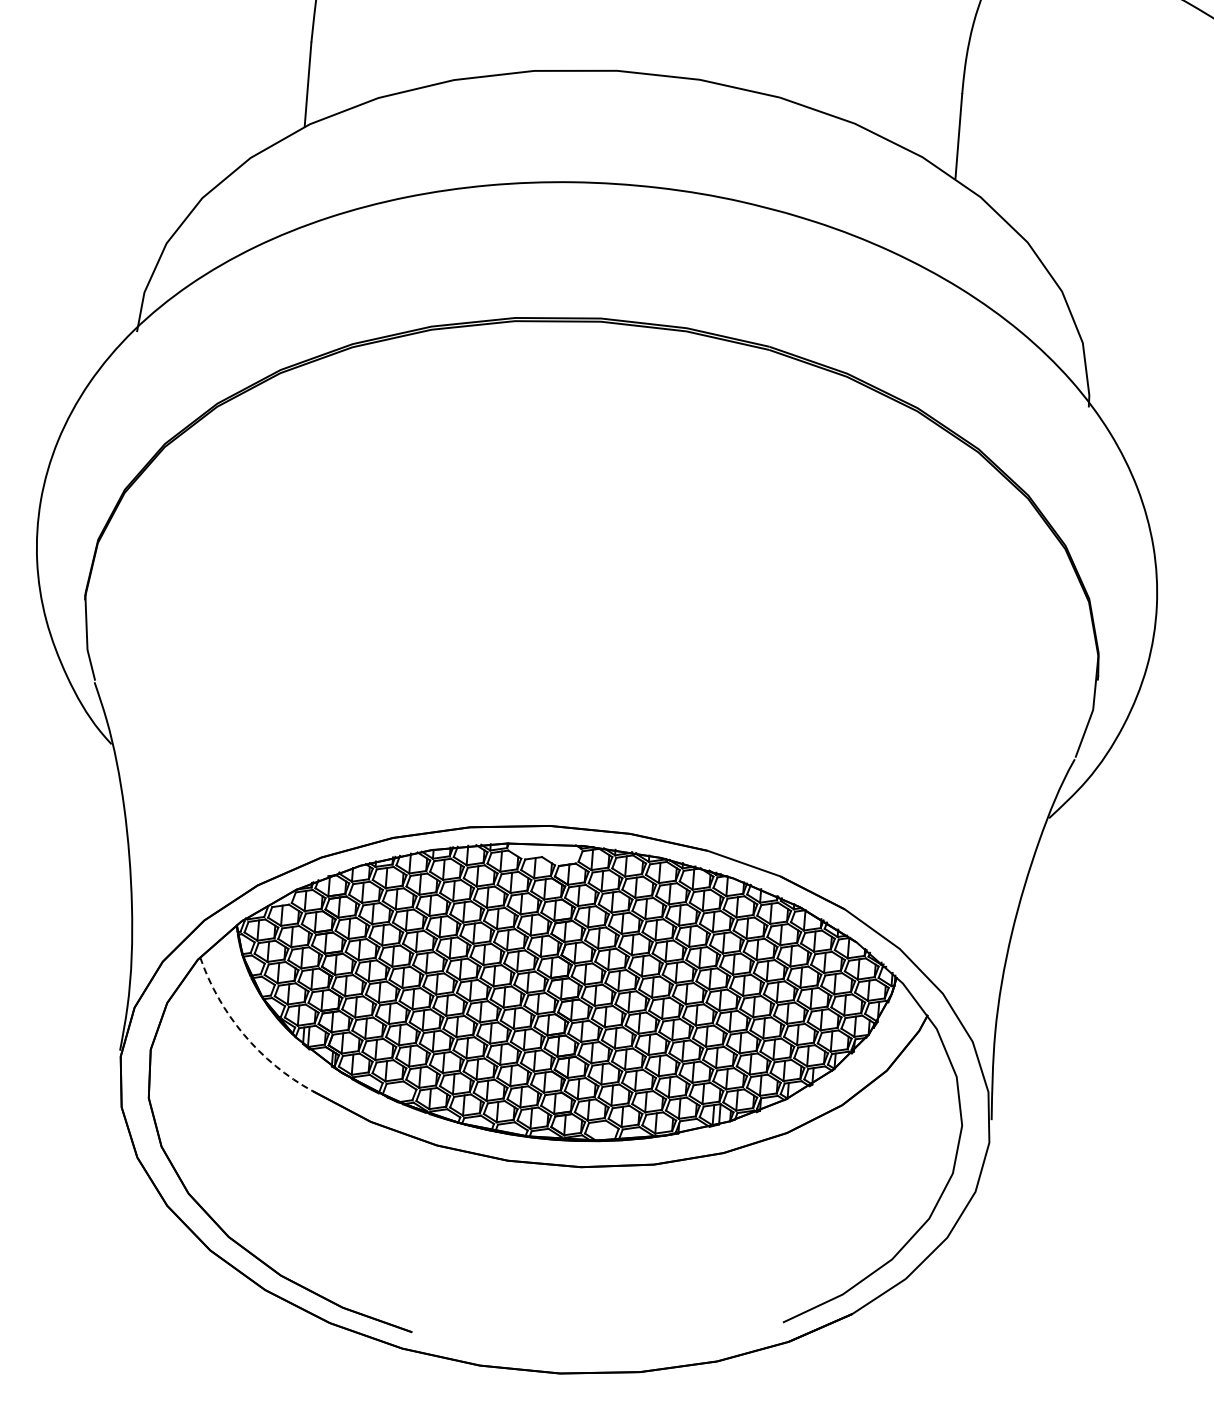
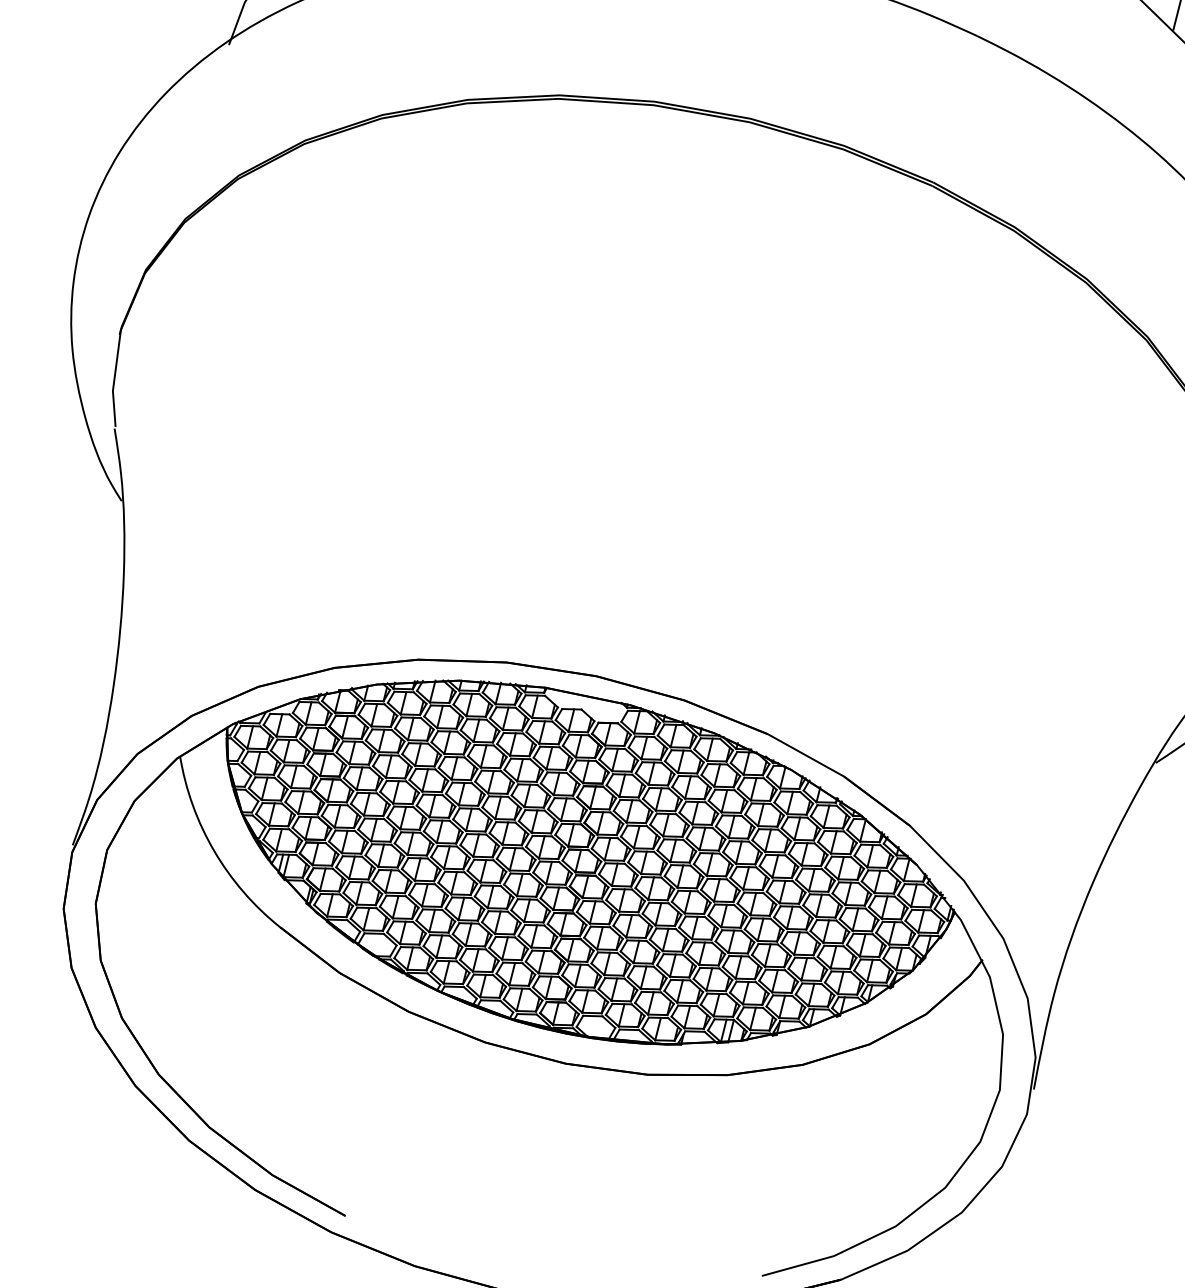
arc: (243, 1034) -> (213, 850), dashed -> solid

